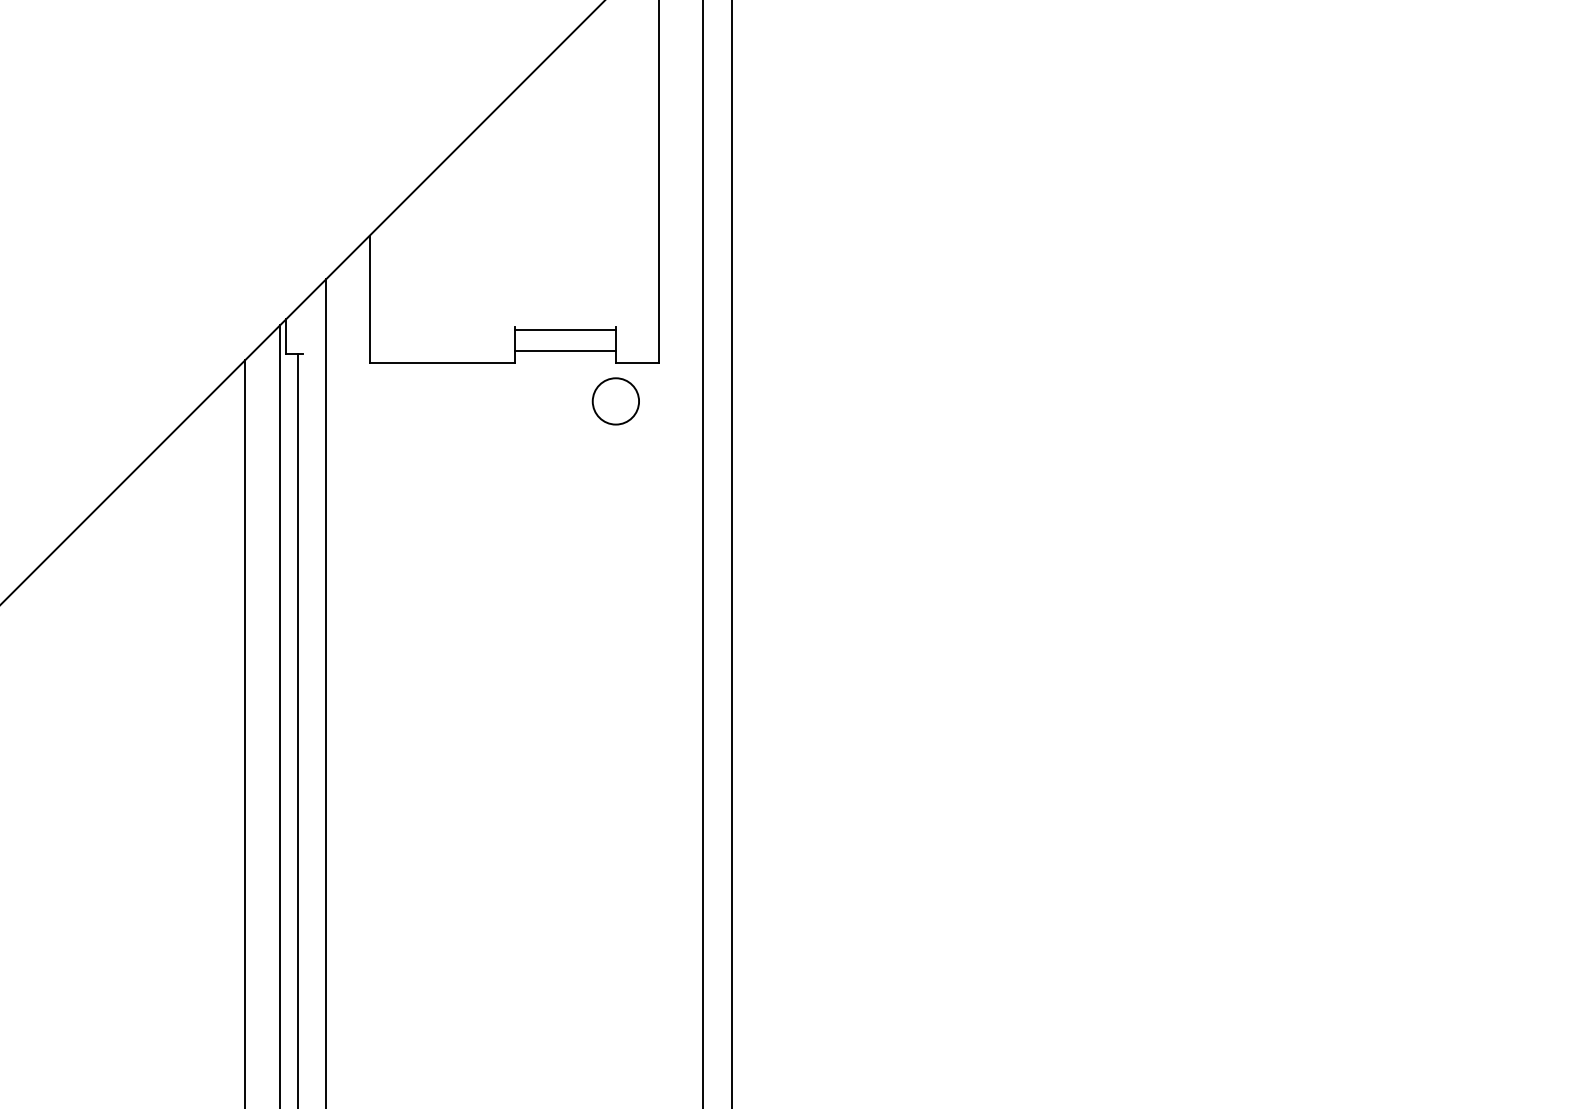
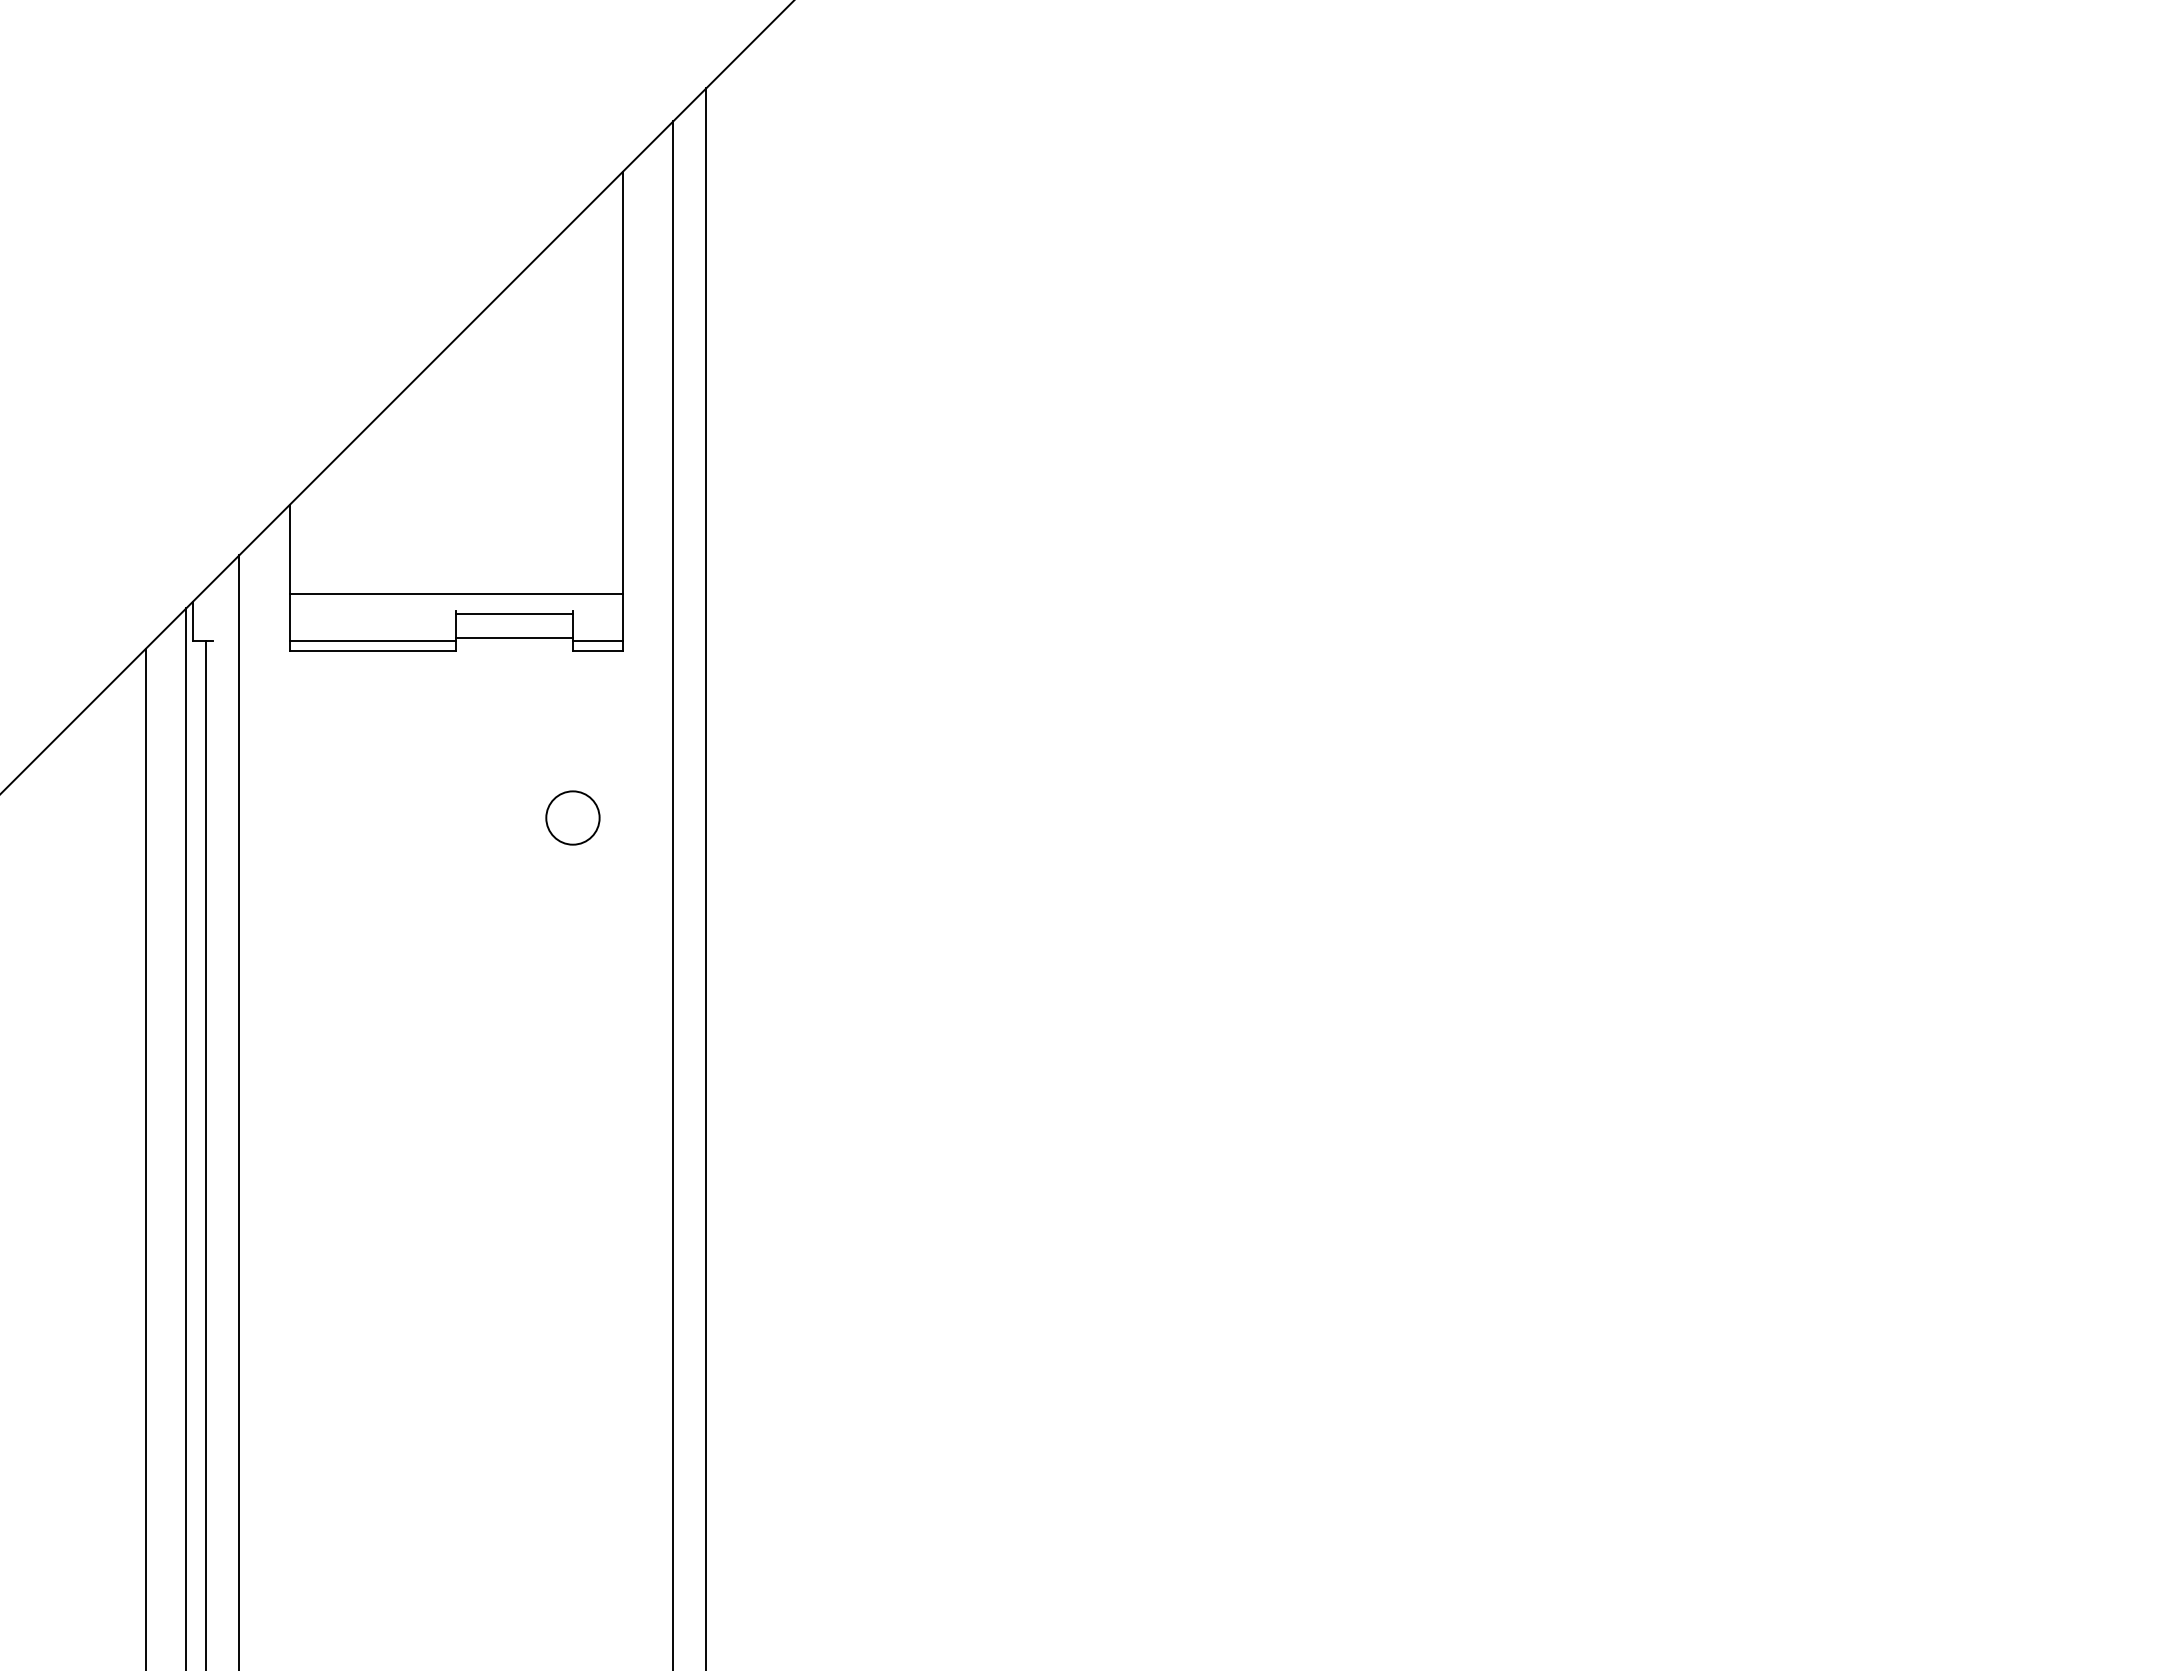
line: (513, 312) -> (455, 593), added
line: (441, 354) -> (372, 641), added
line: (637, 354) -> (597, 641), added
circle: (615, 400) -> (572, 817), moved

